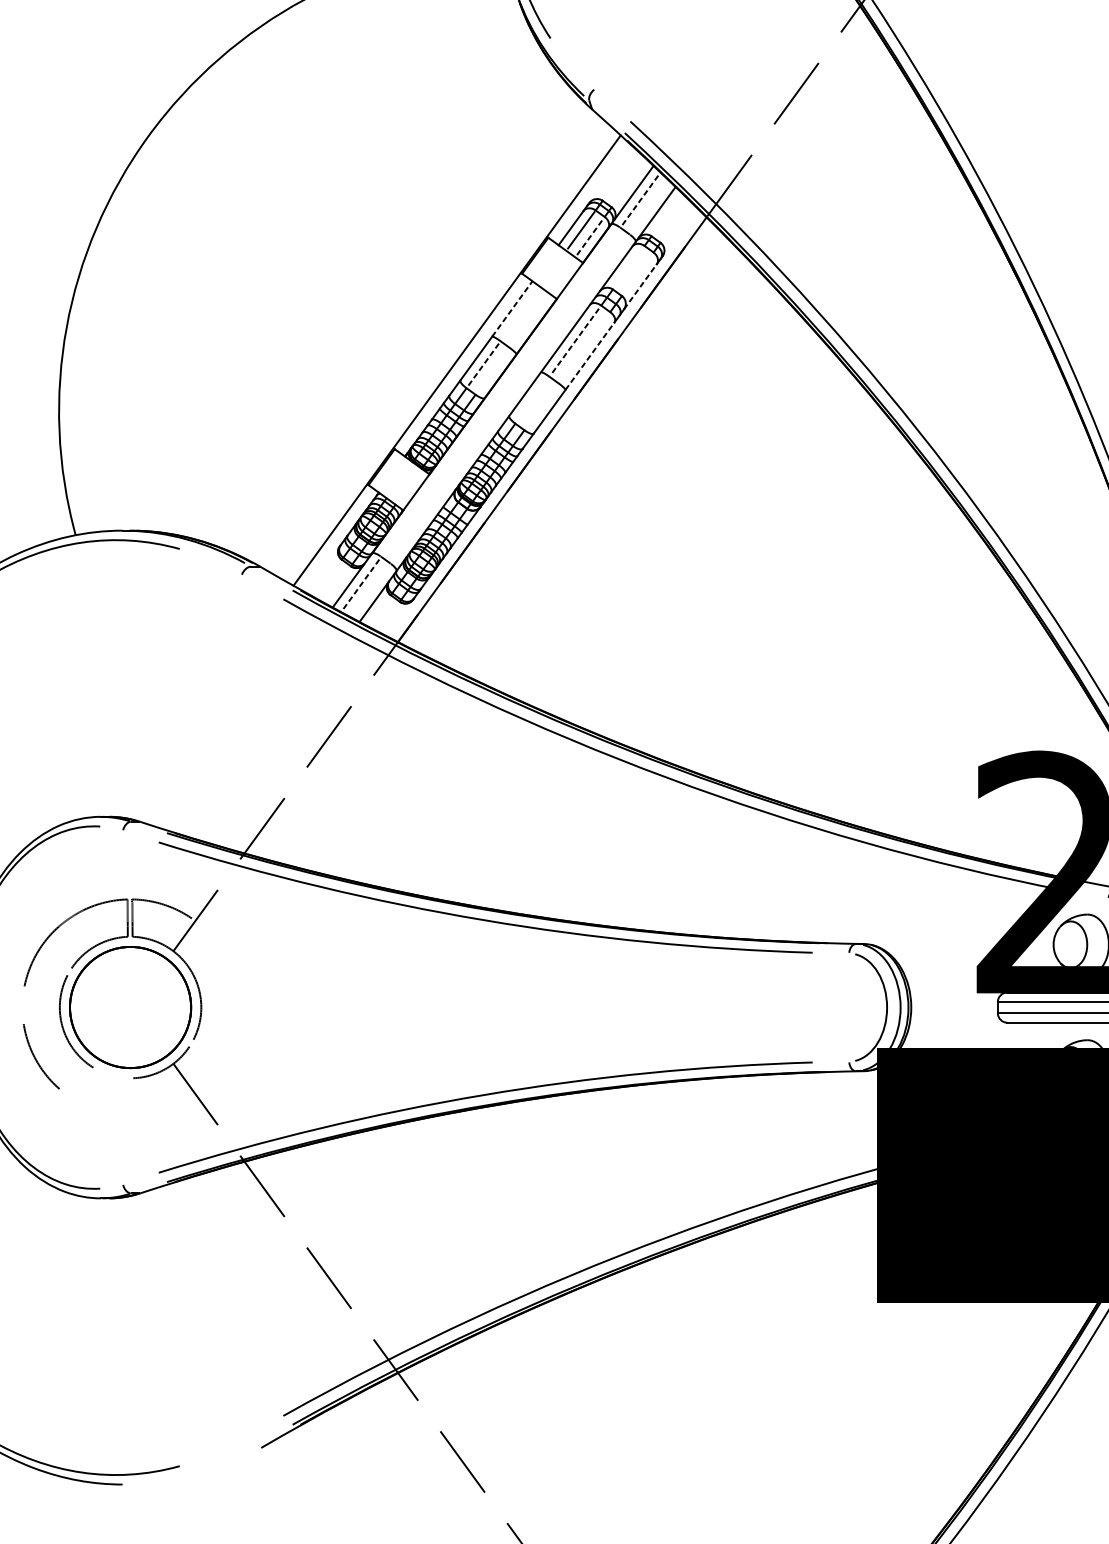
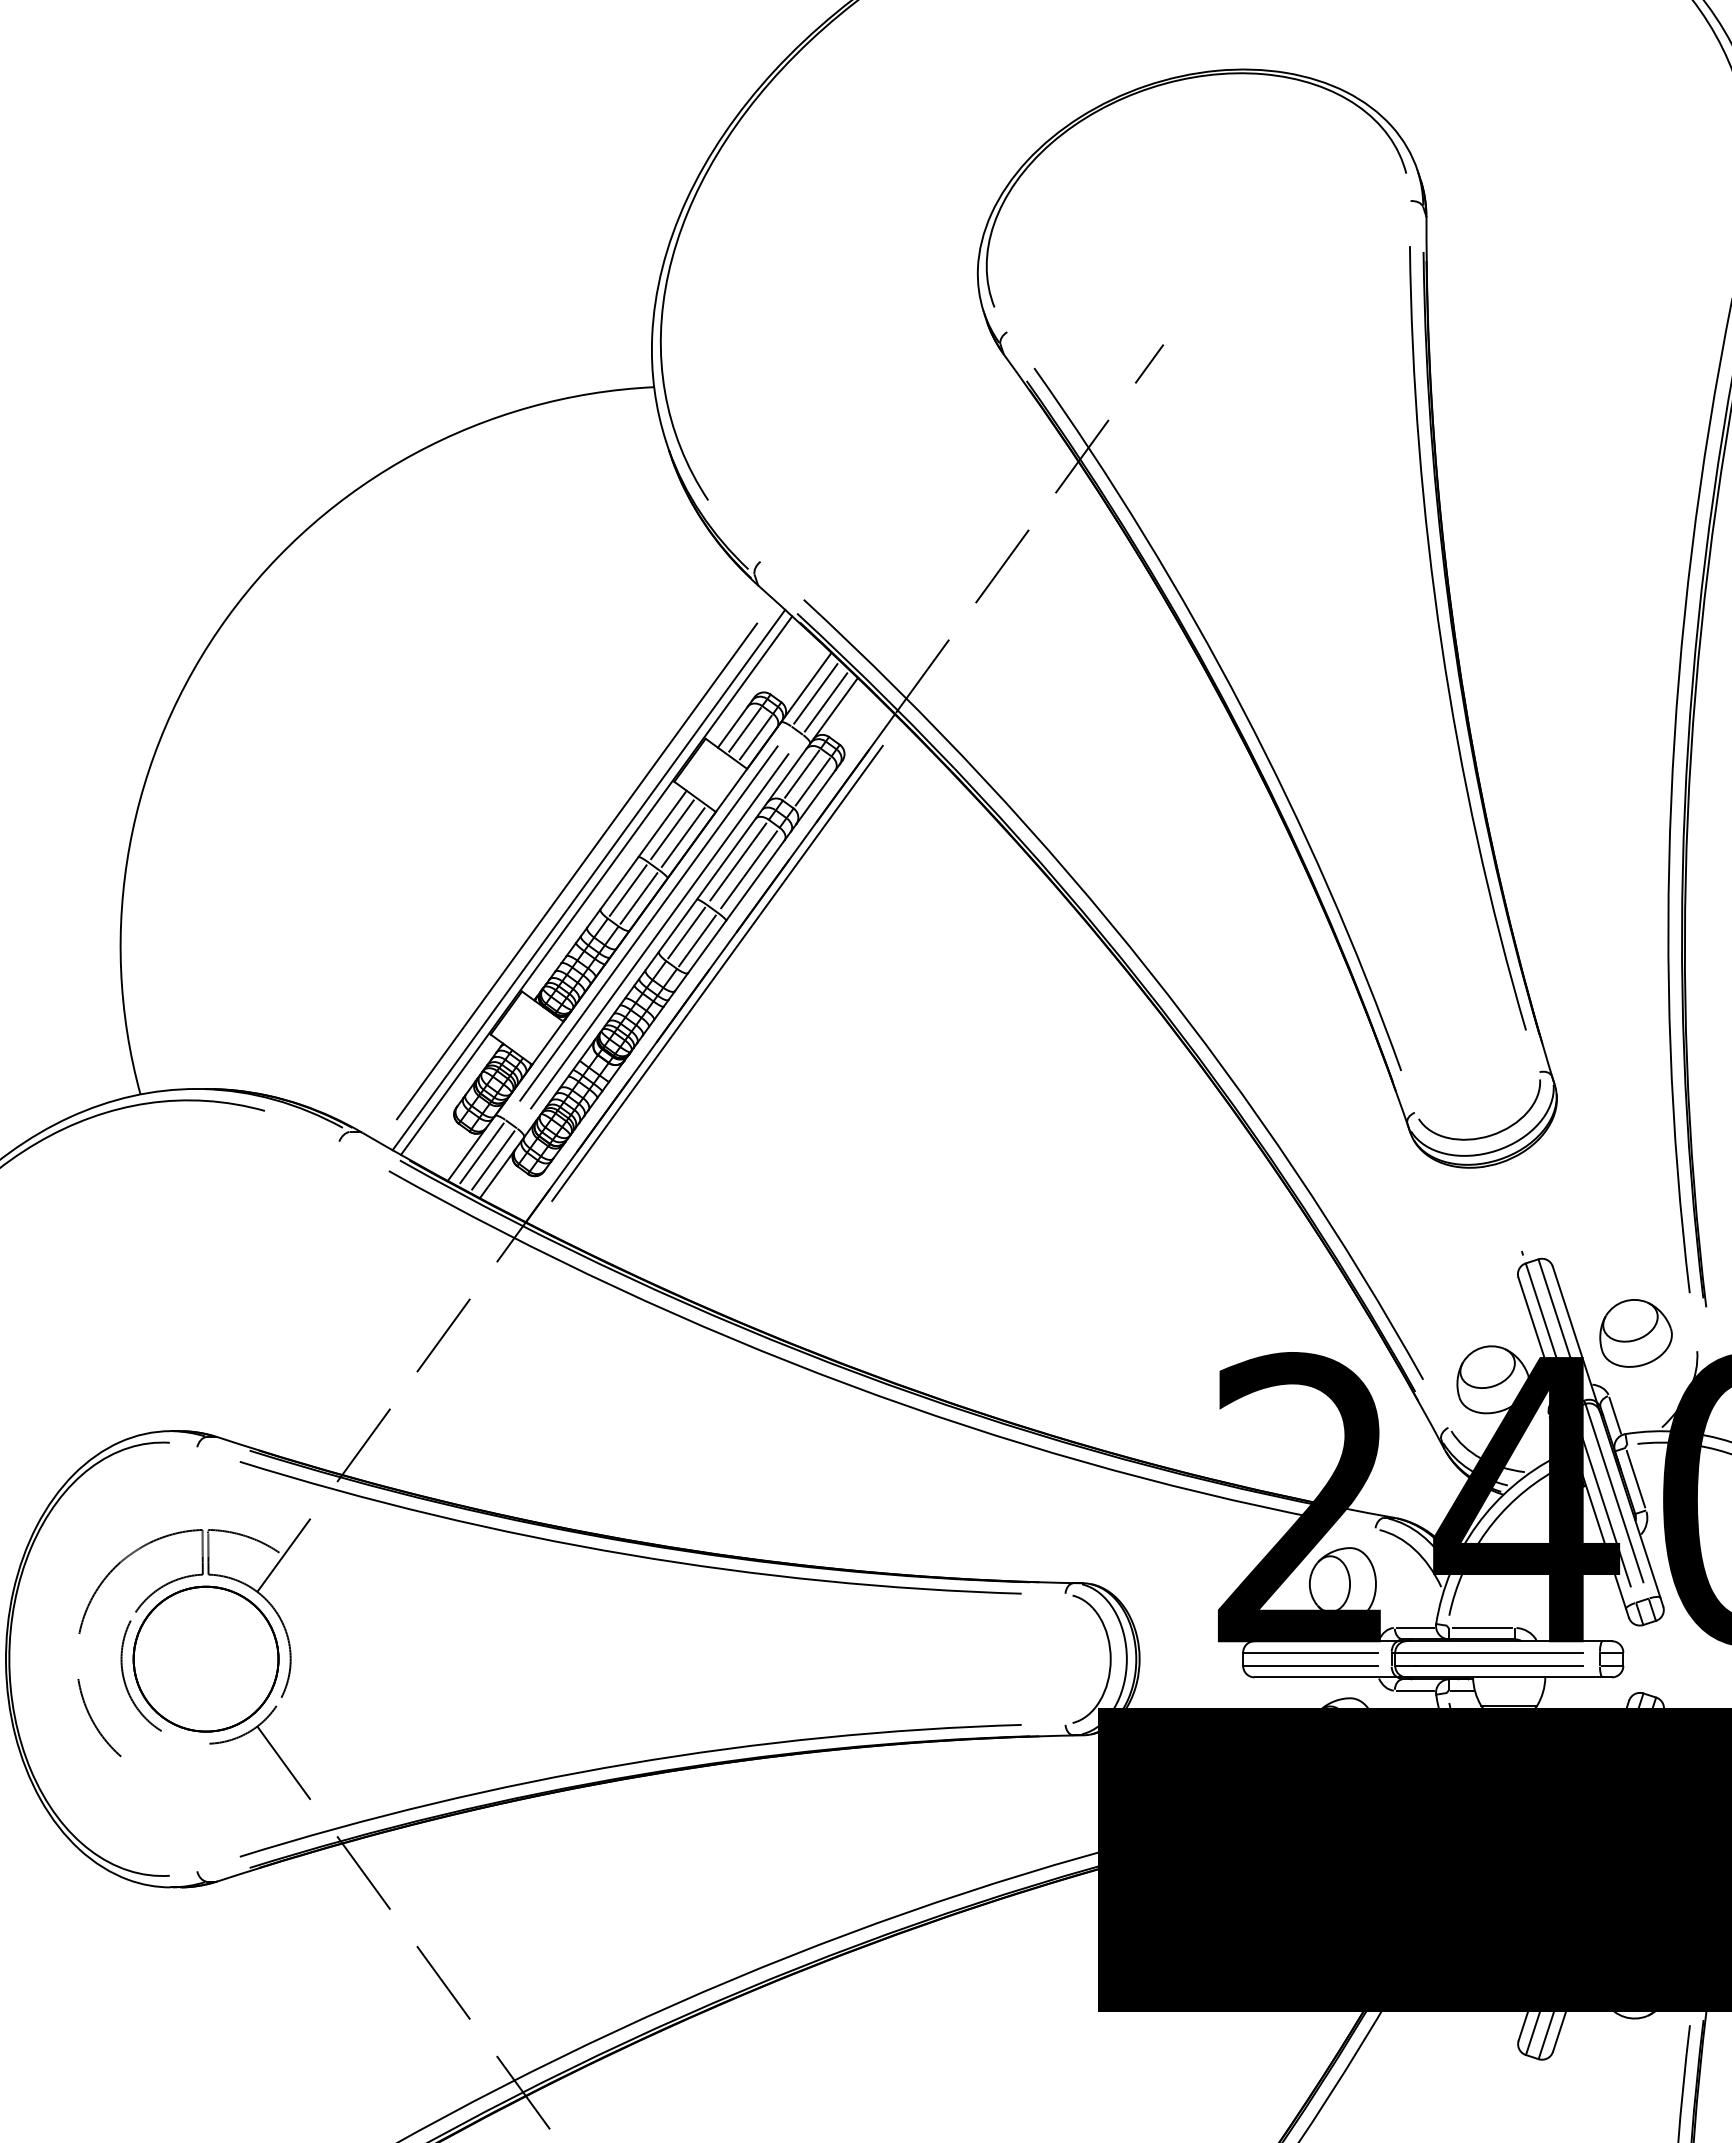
line: (640, 199) -> (815, 693), dashed -> solid
line: (648, 207) -> (825, 702), added
line: (590, 236) -> (755, 737), dashed -> solid
line: (629, 266) -> (802, 773), added
line: (637, 273) -> (812, 781), added
line: (641, 286) -> (816, 797), dashed -> solid
line: (512, 308) -> (662, 823), dashed -> solid
line: (520, 313) -> (672, 829), added
line: (528, 320) -> (682, 837), added
line: (575, 340) -> (738, 861), dashed -> solid
line: (585, 347) -> (749, 869), added
line: (440, 348) -> (576, 871), added
line: (450, 355) -> (588, 879), added
line: (590, 356) -> (755, 880), dashed -> solid
line: (482, 365) -> (627, 891), dashed -> solid
line: (492, 371) -> (638, 898), added
line: (500, 392) -> (648, 923), added
line: (509, 398) -> (659, 931), added
line: (532, 399) -> (686, 932), added
line: (541, 406) -> (697, 940), added
line: (558, 433) -> (717, 972), added
line: (360, 584) -> (481, 1153), dashed -> solid
line: (370, 590) -> (493, 1160), added

